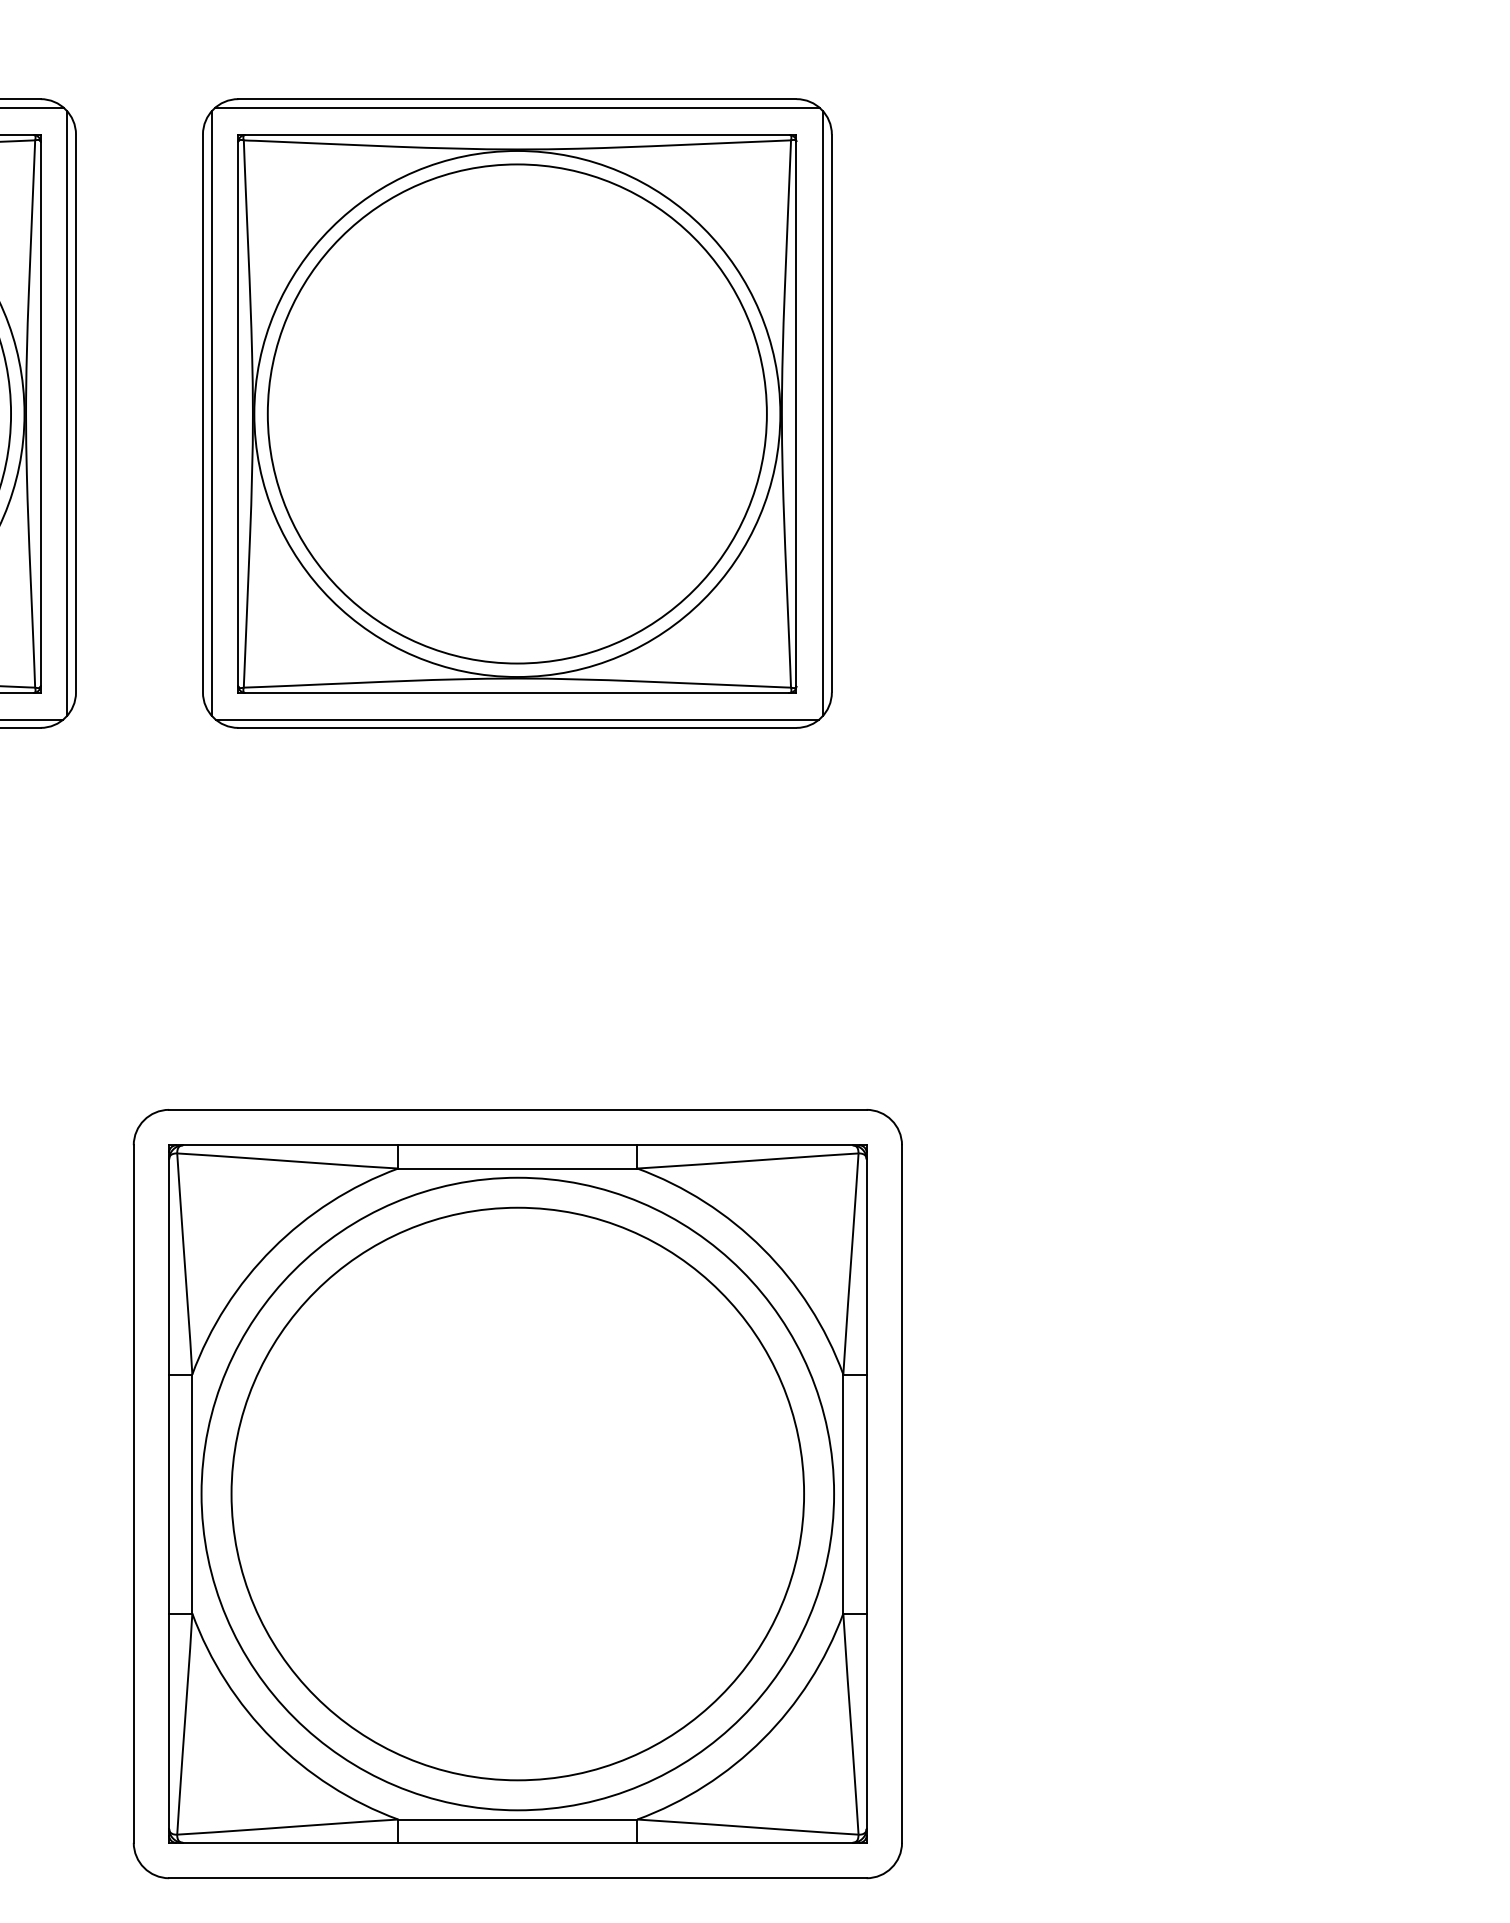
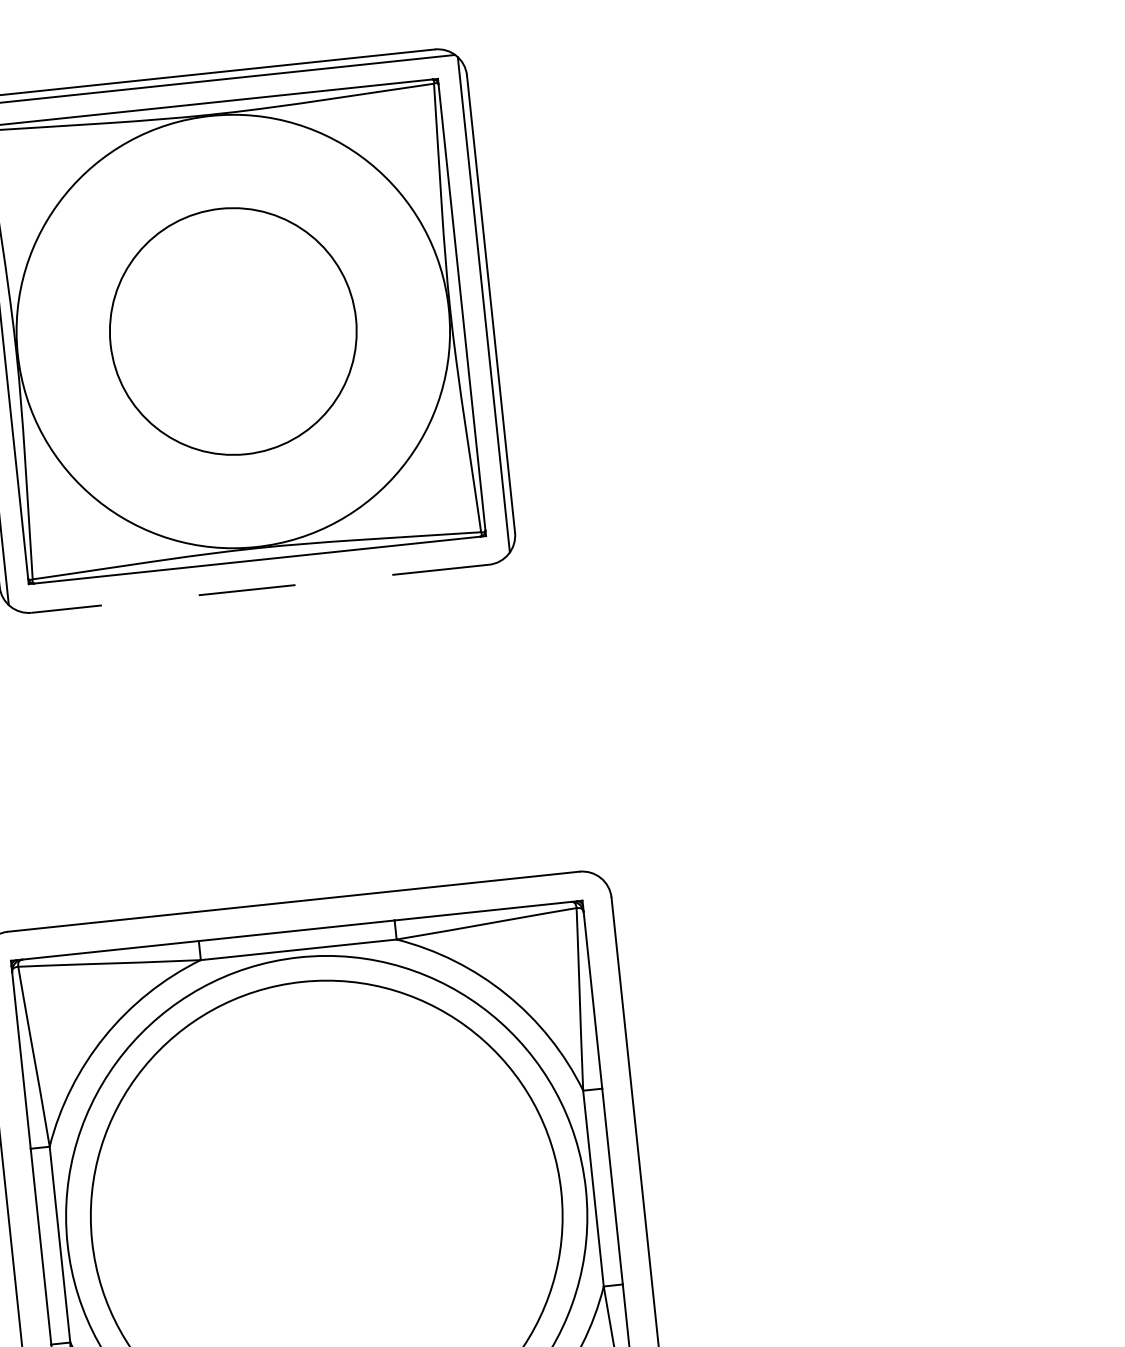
circle: (516, 413) -> (232, 331), size x0.6
line: (517, 719) -> (259, 581), removed
line: (516, 727) -> (259, 588), solid -> dashed

